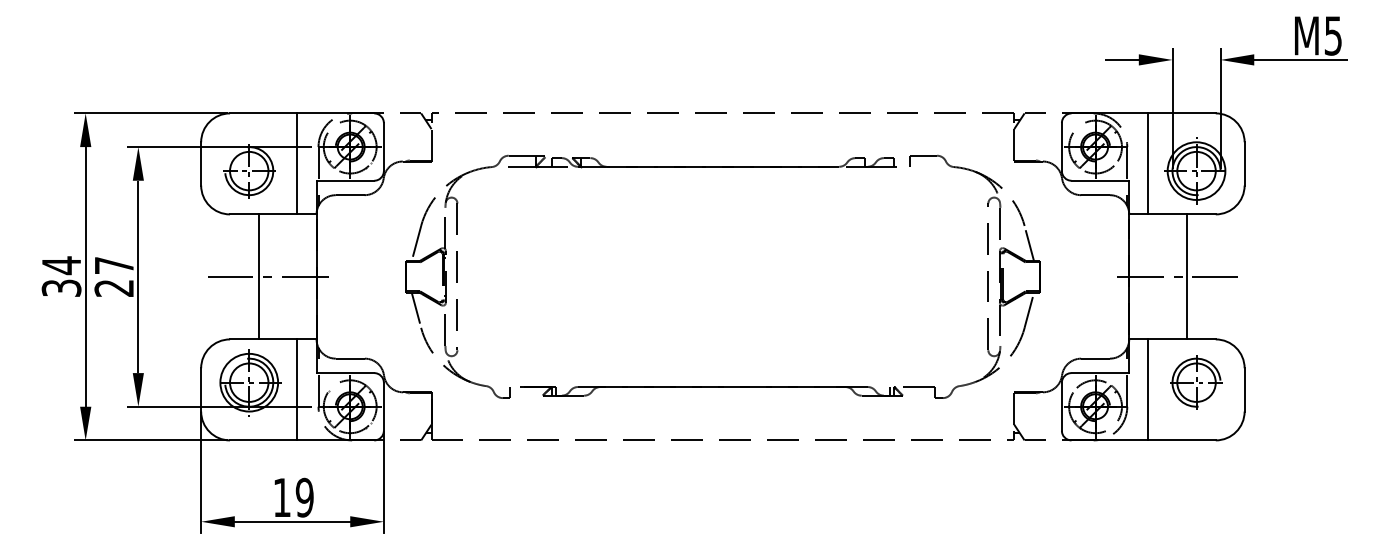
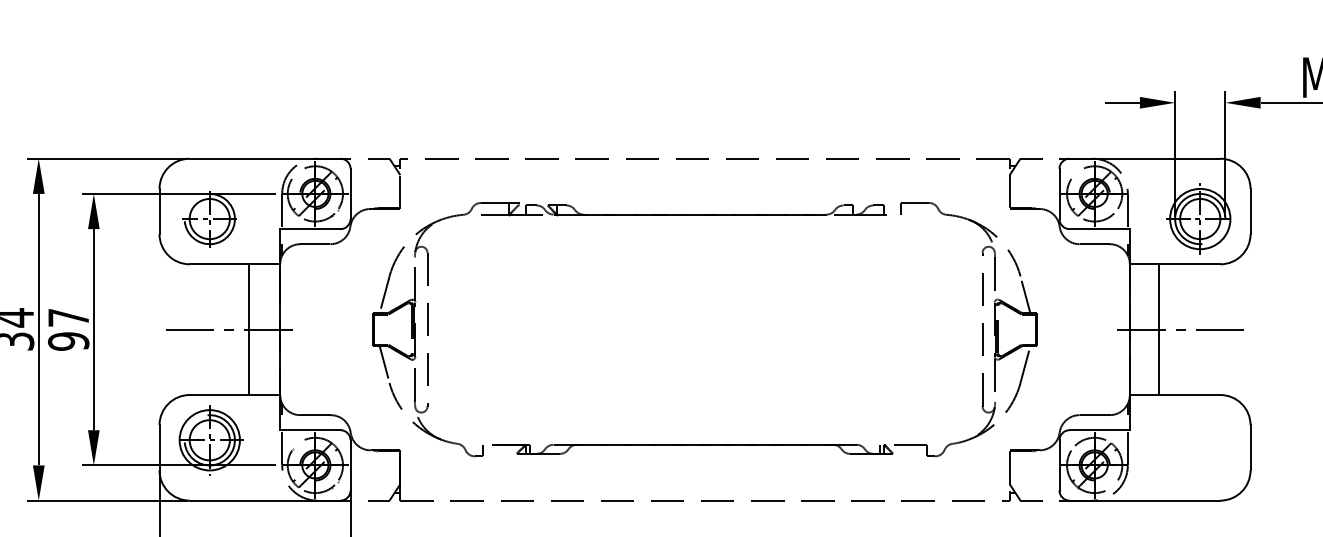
line: (297, 163) -> (260, 211), removed
line: (1148, 163) -> (1150, 211), removed
line: (258, 276) -> (248, 329), moved
line: (1186, 276) -> (1158, 329), moved
text: (114, 288) -> (68, 341), 27 -> 97
part: (1196, 382) -> (1200, 440), removed
line: (297, 389) -> (260, 447), removed
line: (1148, 389) -> (1150, 447), removed

